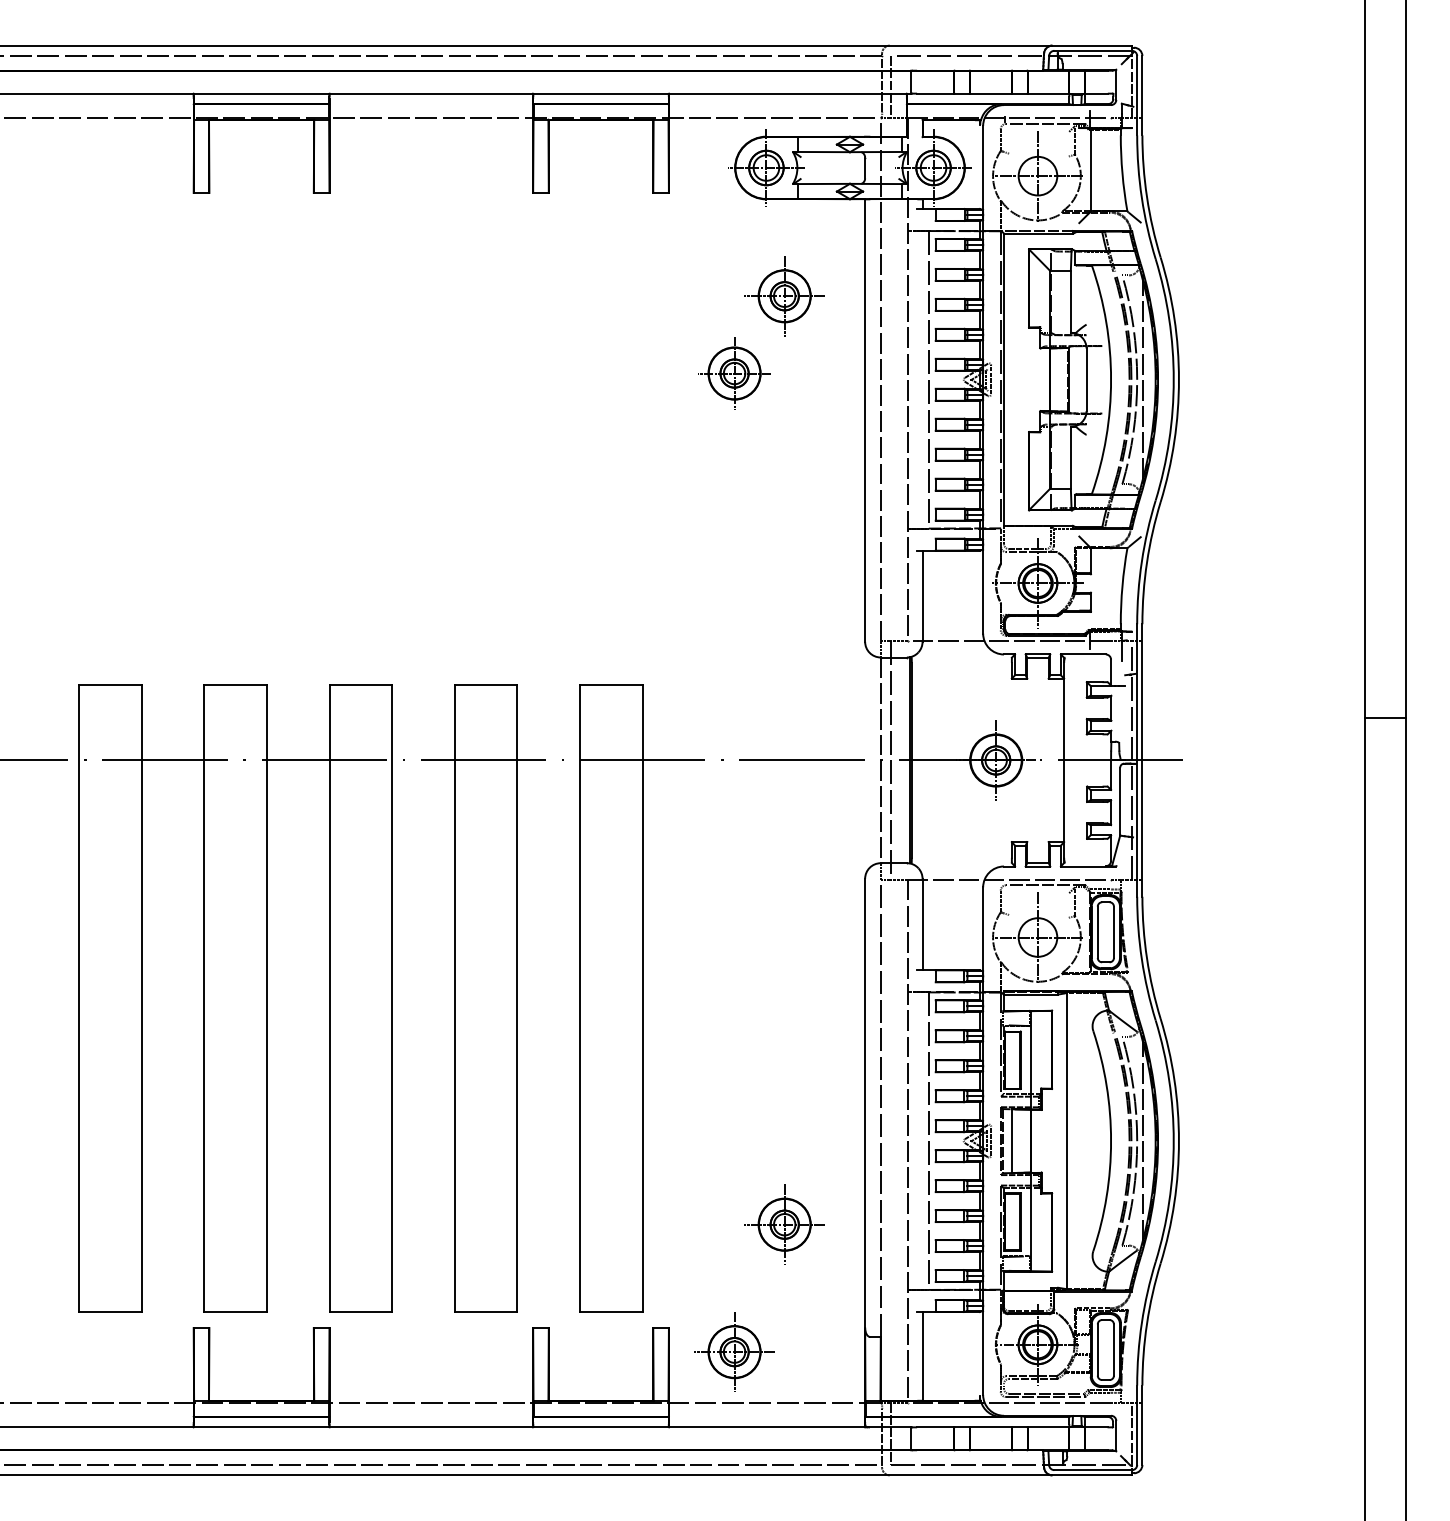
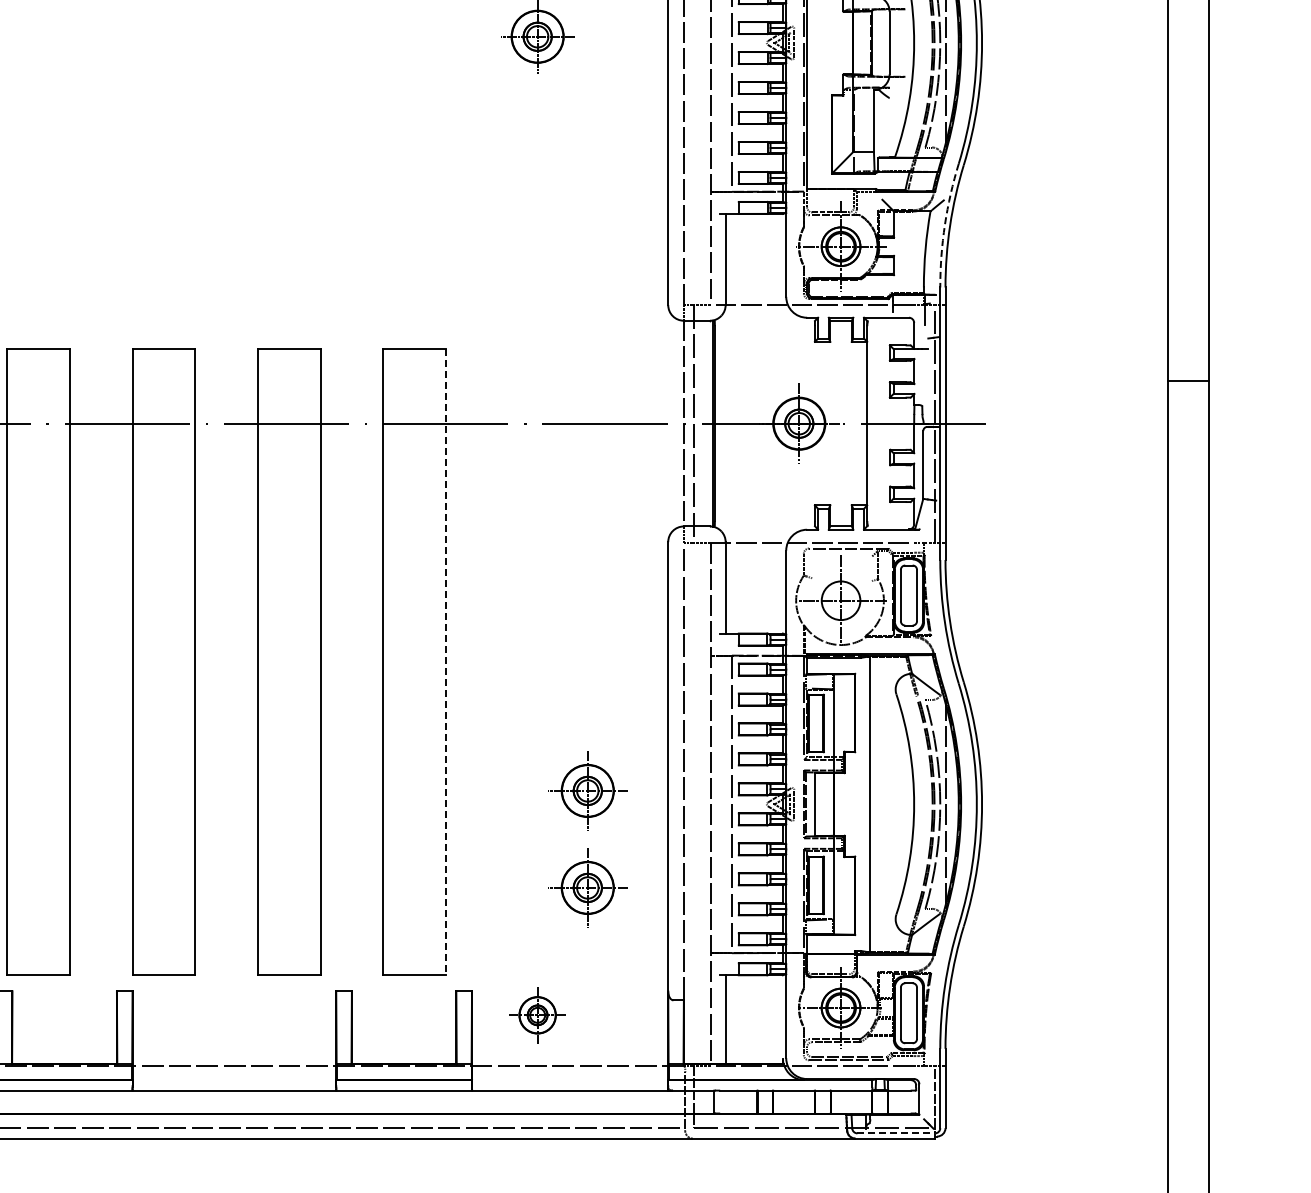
arc: (1141, 561) -> (944, 224), solid -> dashed
line: (642, 999) -> (445, 662), solid -> dashed
part: (784, 1127) -> (587, 790), added
part: (734, 1351) -> (537, 1014), size x0.7
line: (1093, 1470) -> (896, 1133), solid -> dashed

